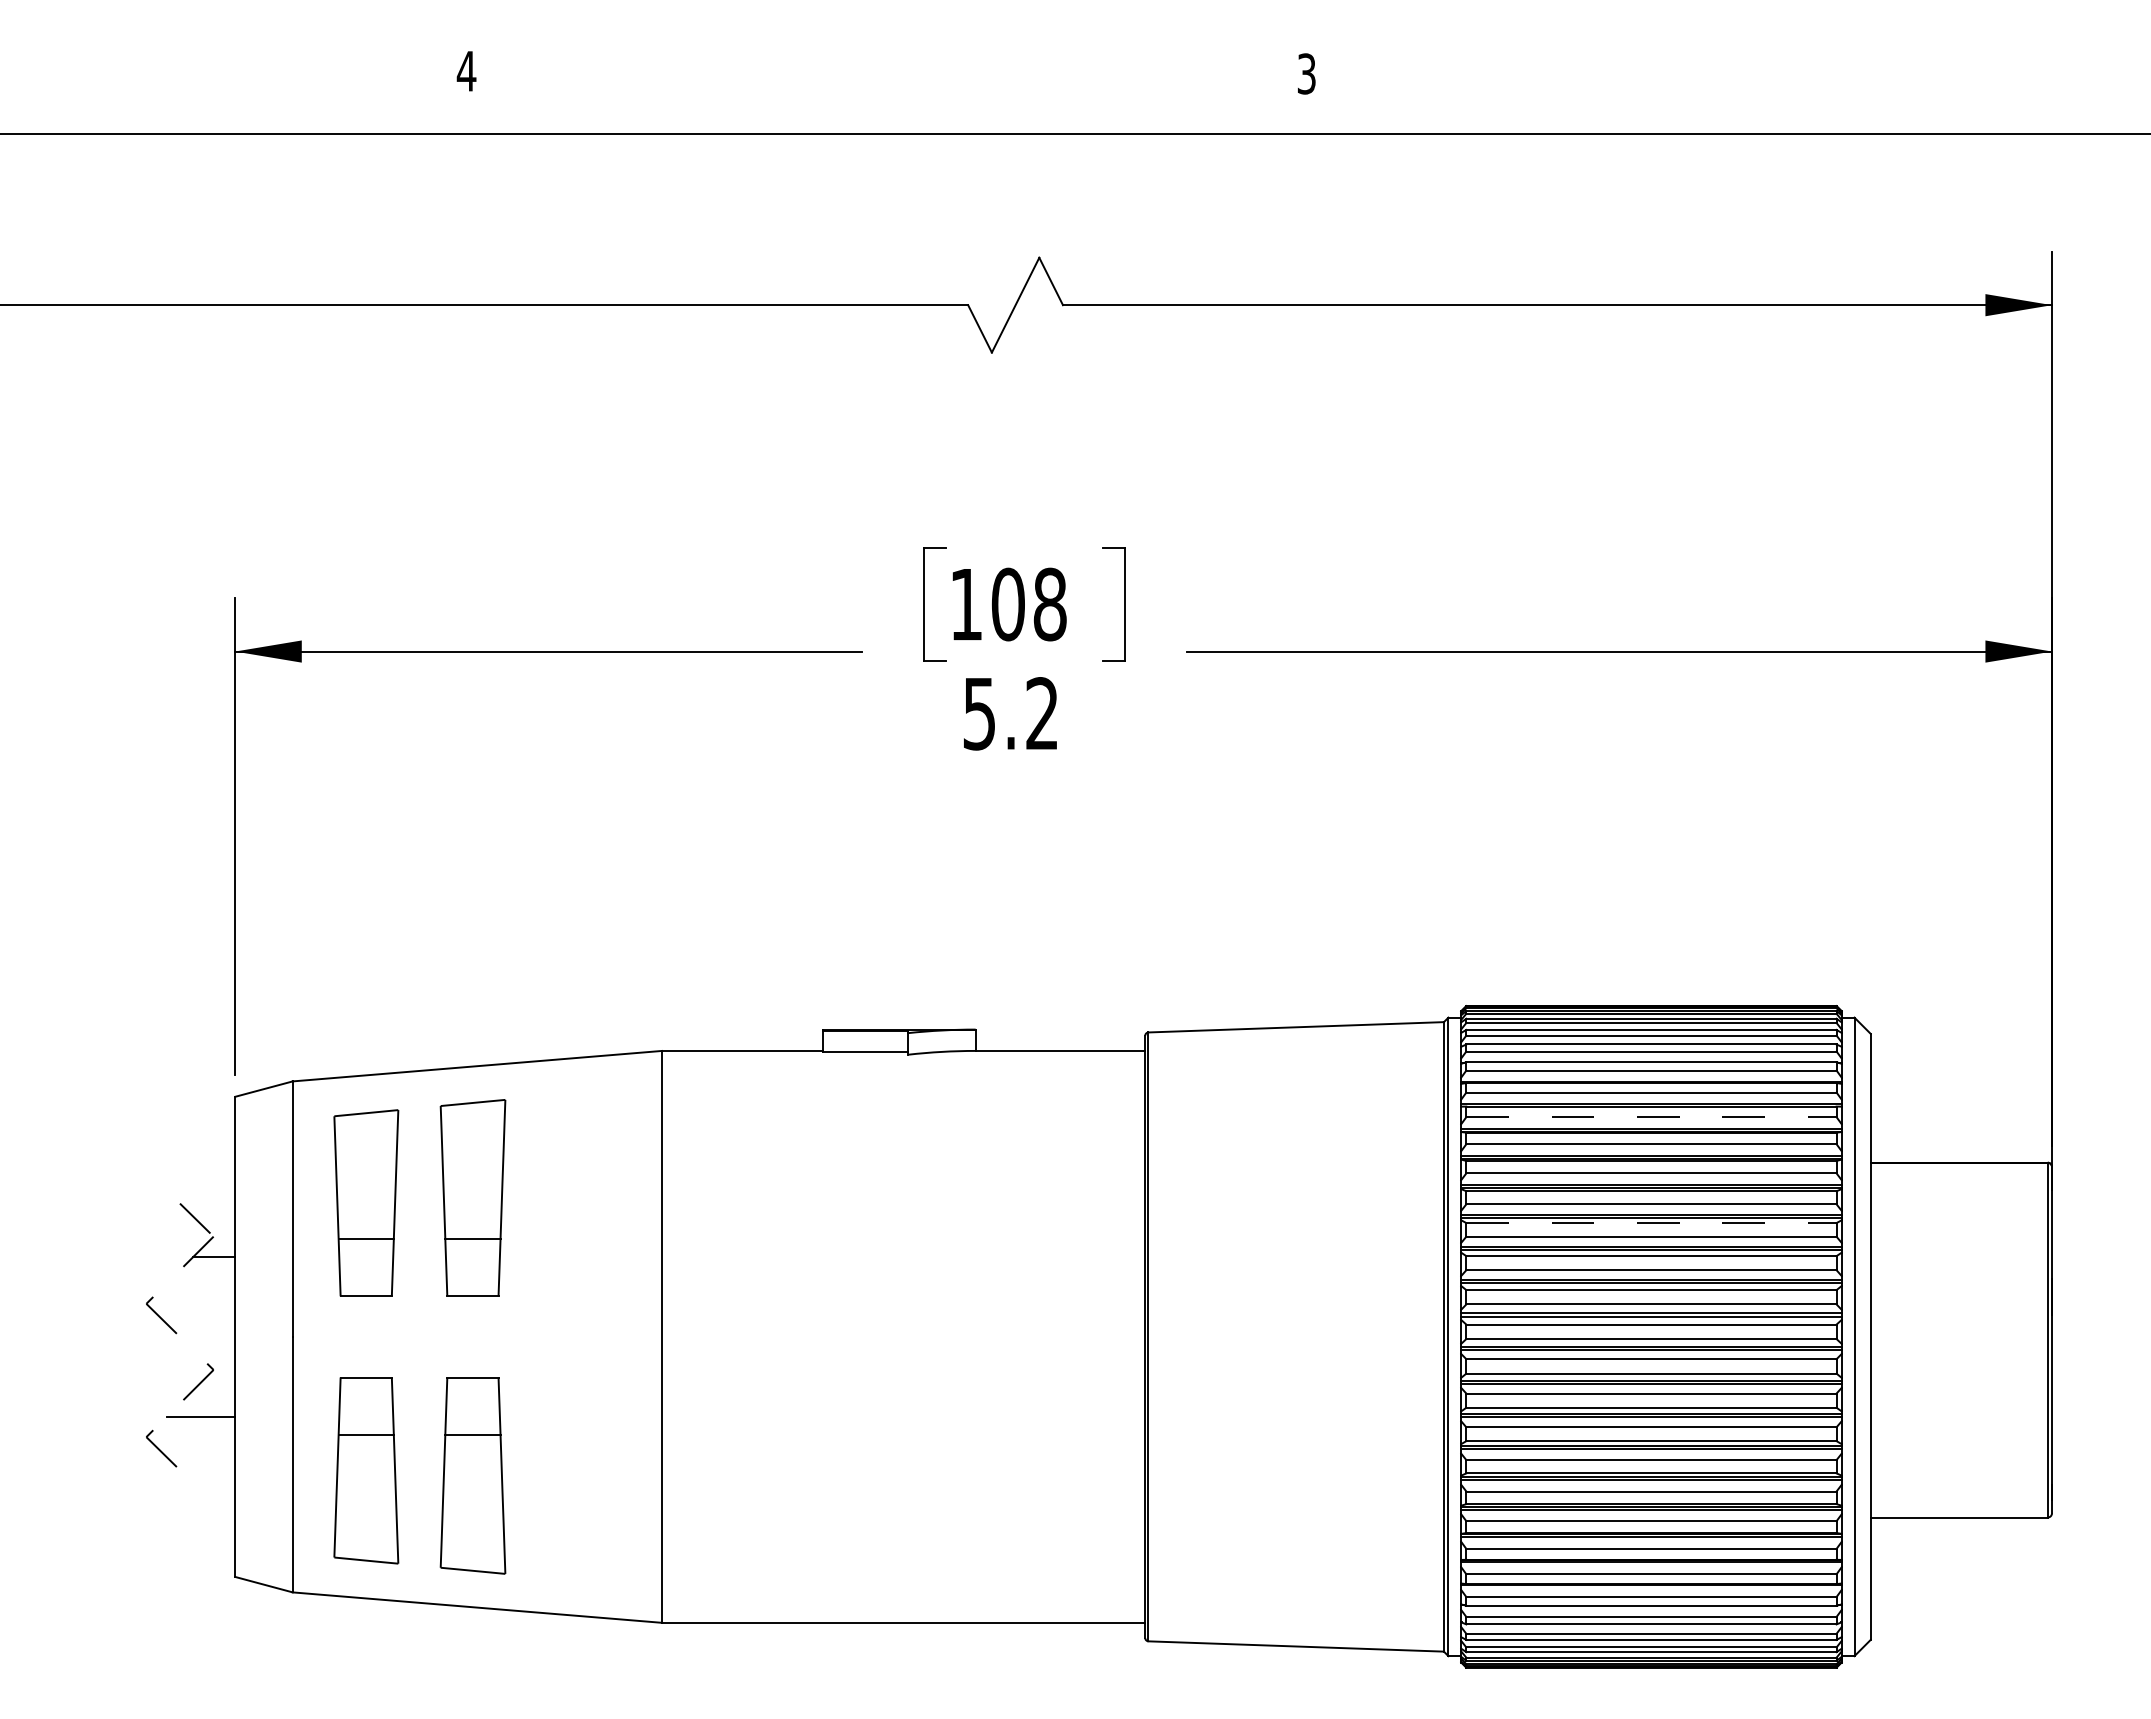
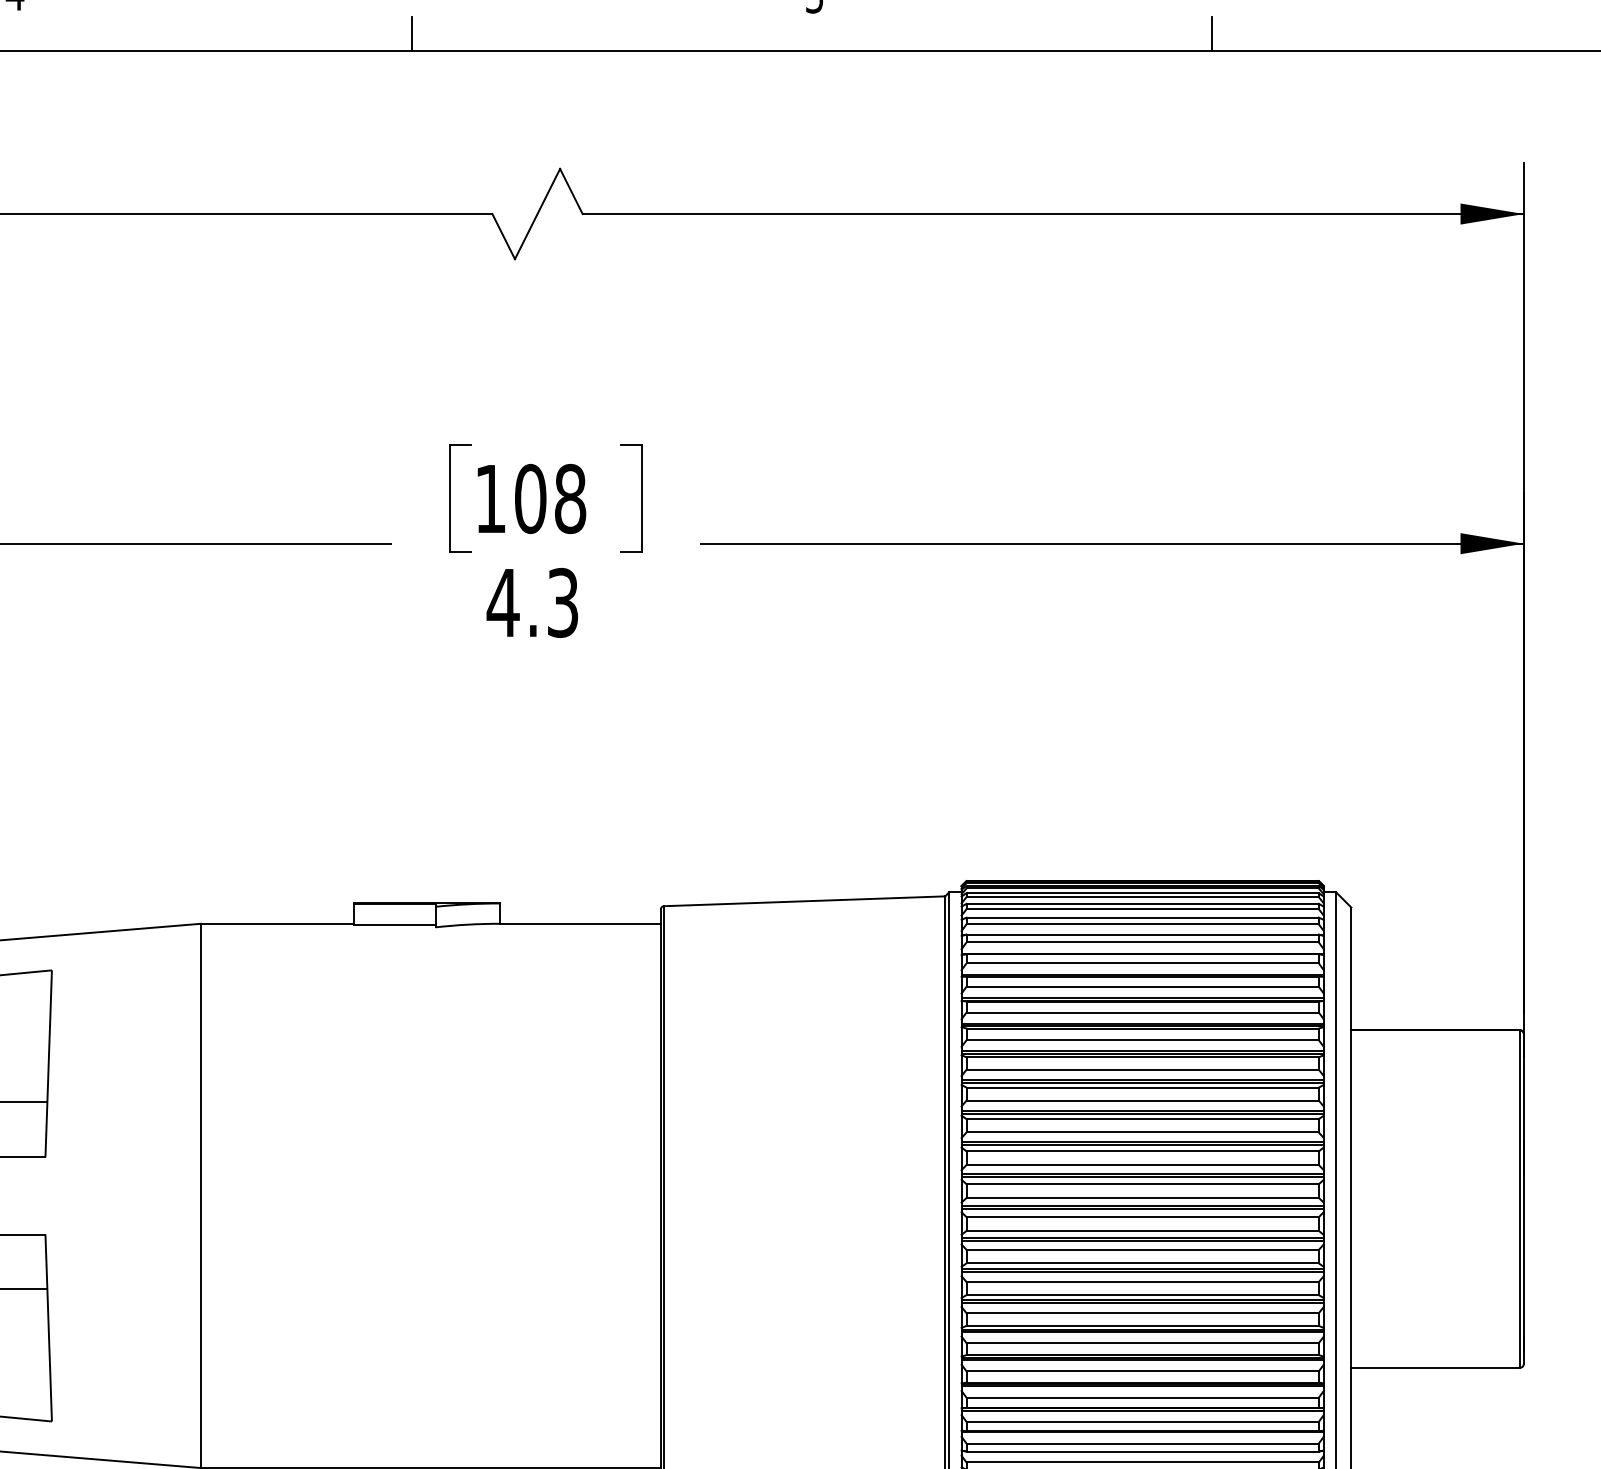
line: (884, 115) -> (412, 33), added
line: (1724, 115) -> (1212, 33), added
text: (1010, 713) -> (532, 602), 5.2 -> 4.3
line: (1651, 1117) -> (1142, 987), dashed -> solid
line: (1651, 1223) -> (1142, 1088), dashed -> solid

